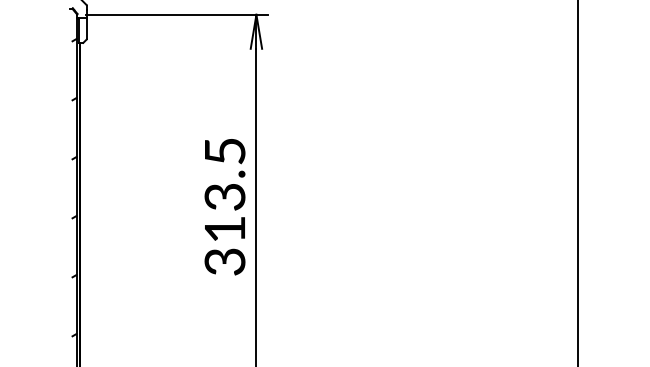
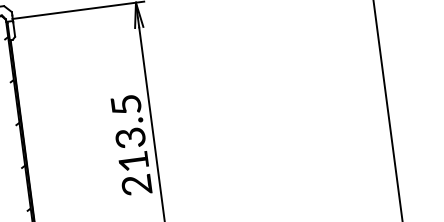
text: (225, 261) -> (137, 184), 313.5 -> 213.5

